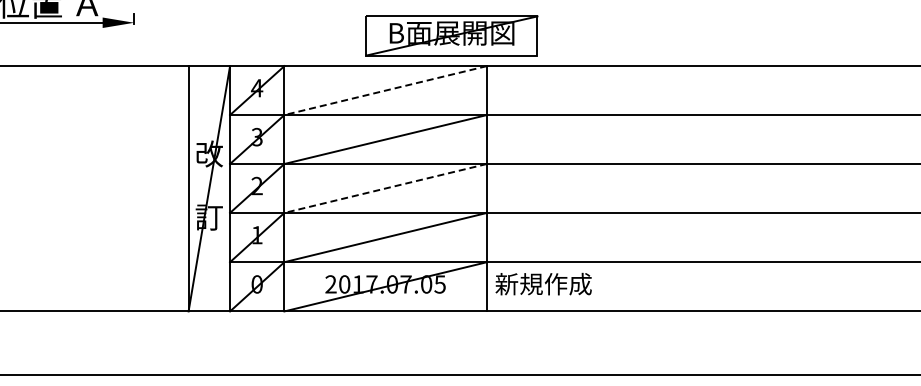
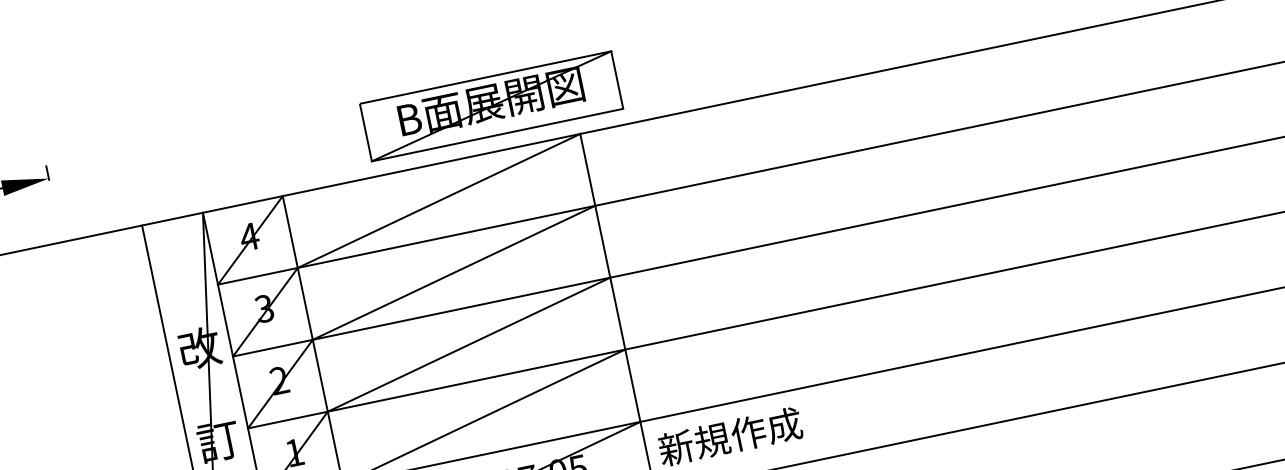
part: (451, 35) -> (490, 105), moved
line: (385, 90) -> (438, 200), dashed -> solid
line: (385, 188) -> (468, 344), dashed -> solid

